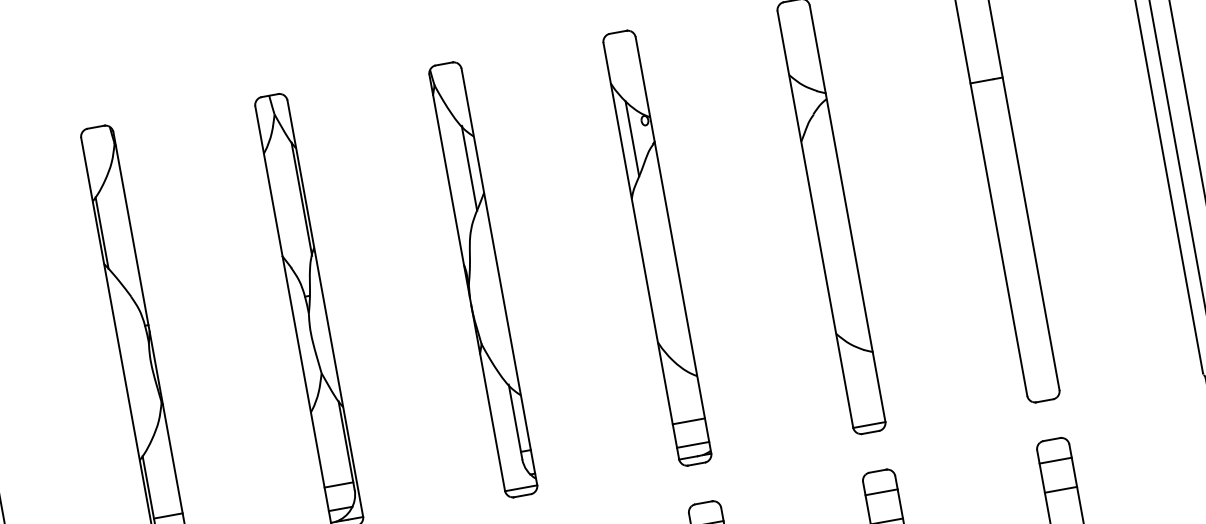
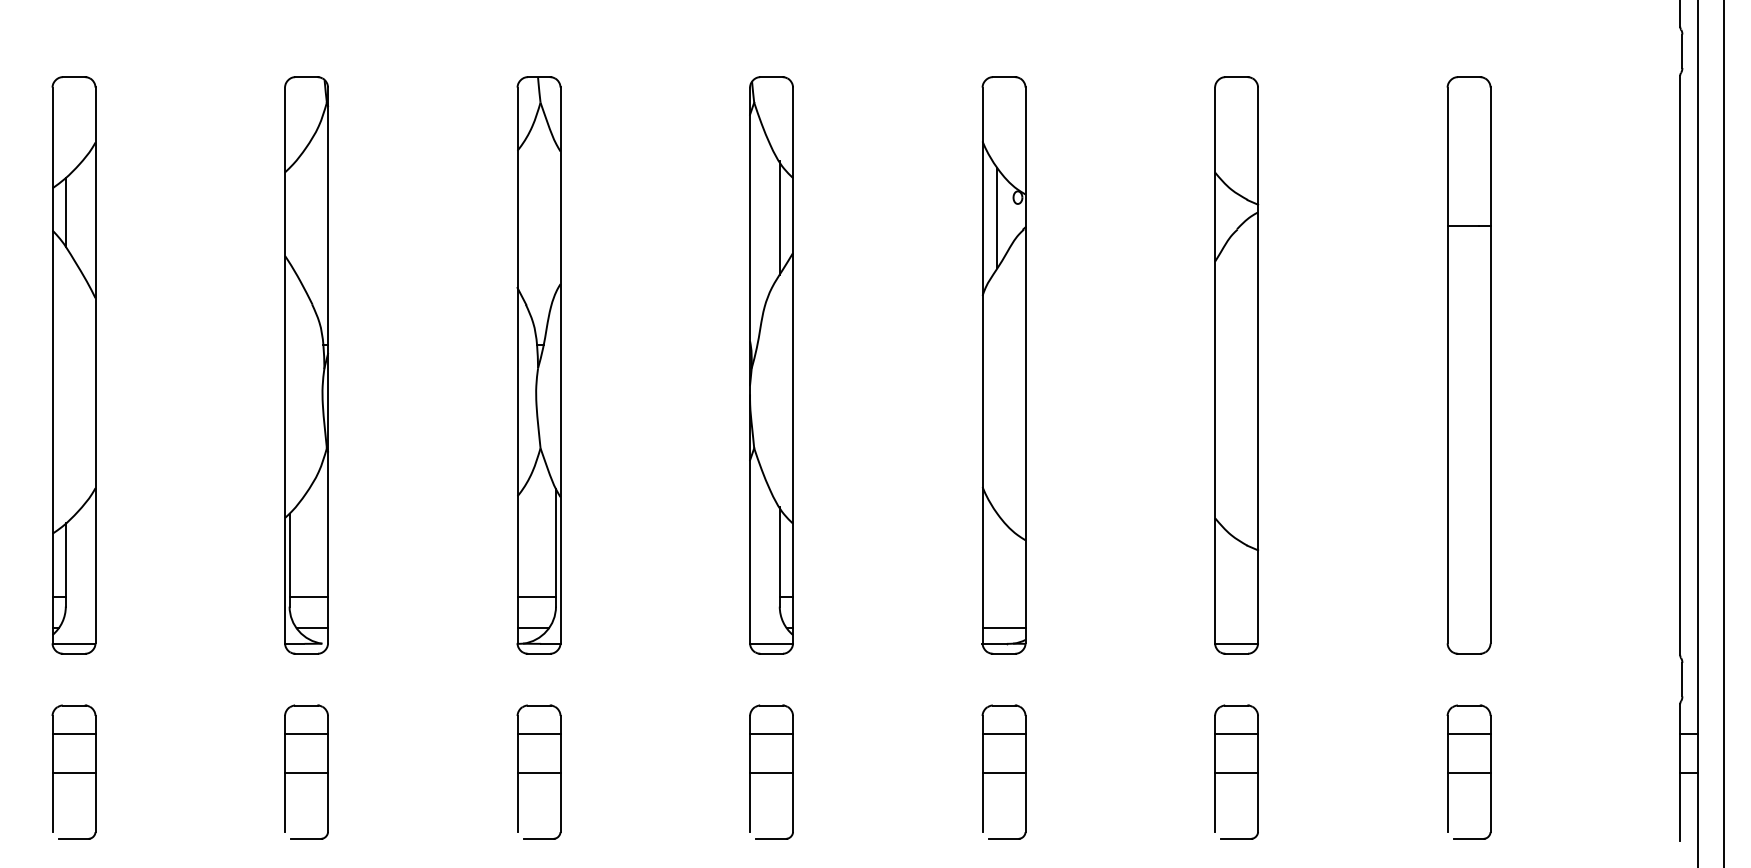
line: (301, 199) -> (555, 218), removed
line: (101, 233) -> (289, 215), removed
line: (688, 421) -> (1003, 596), removed

